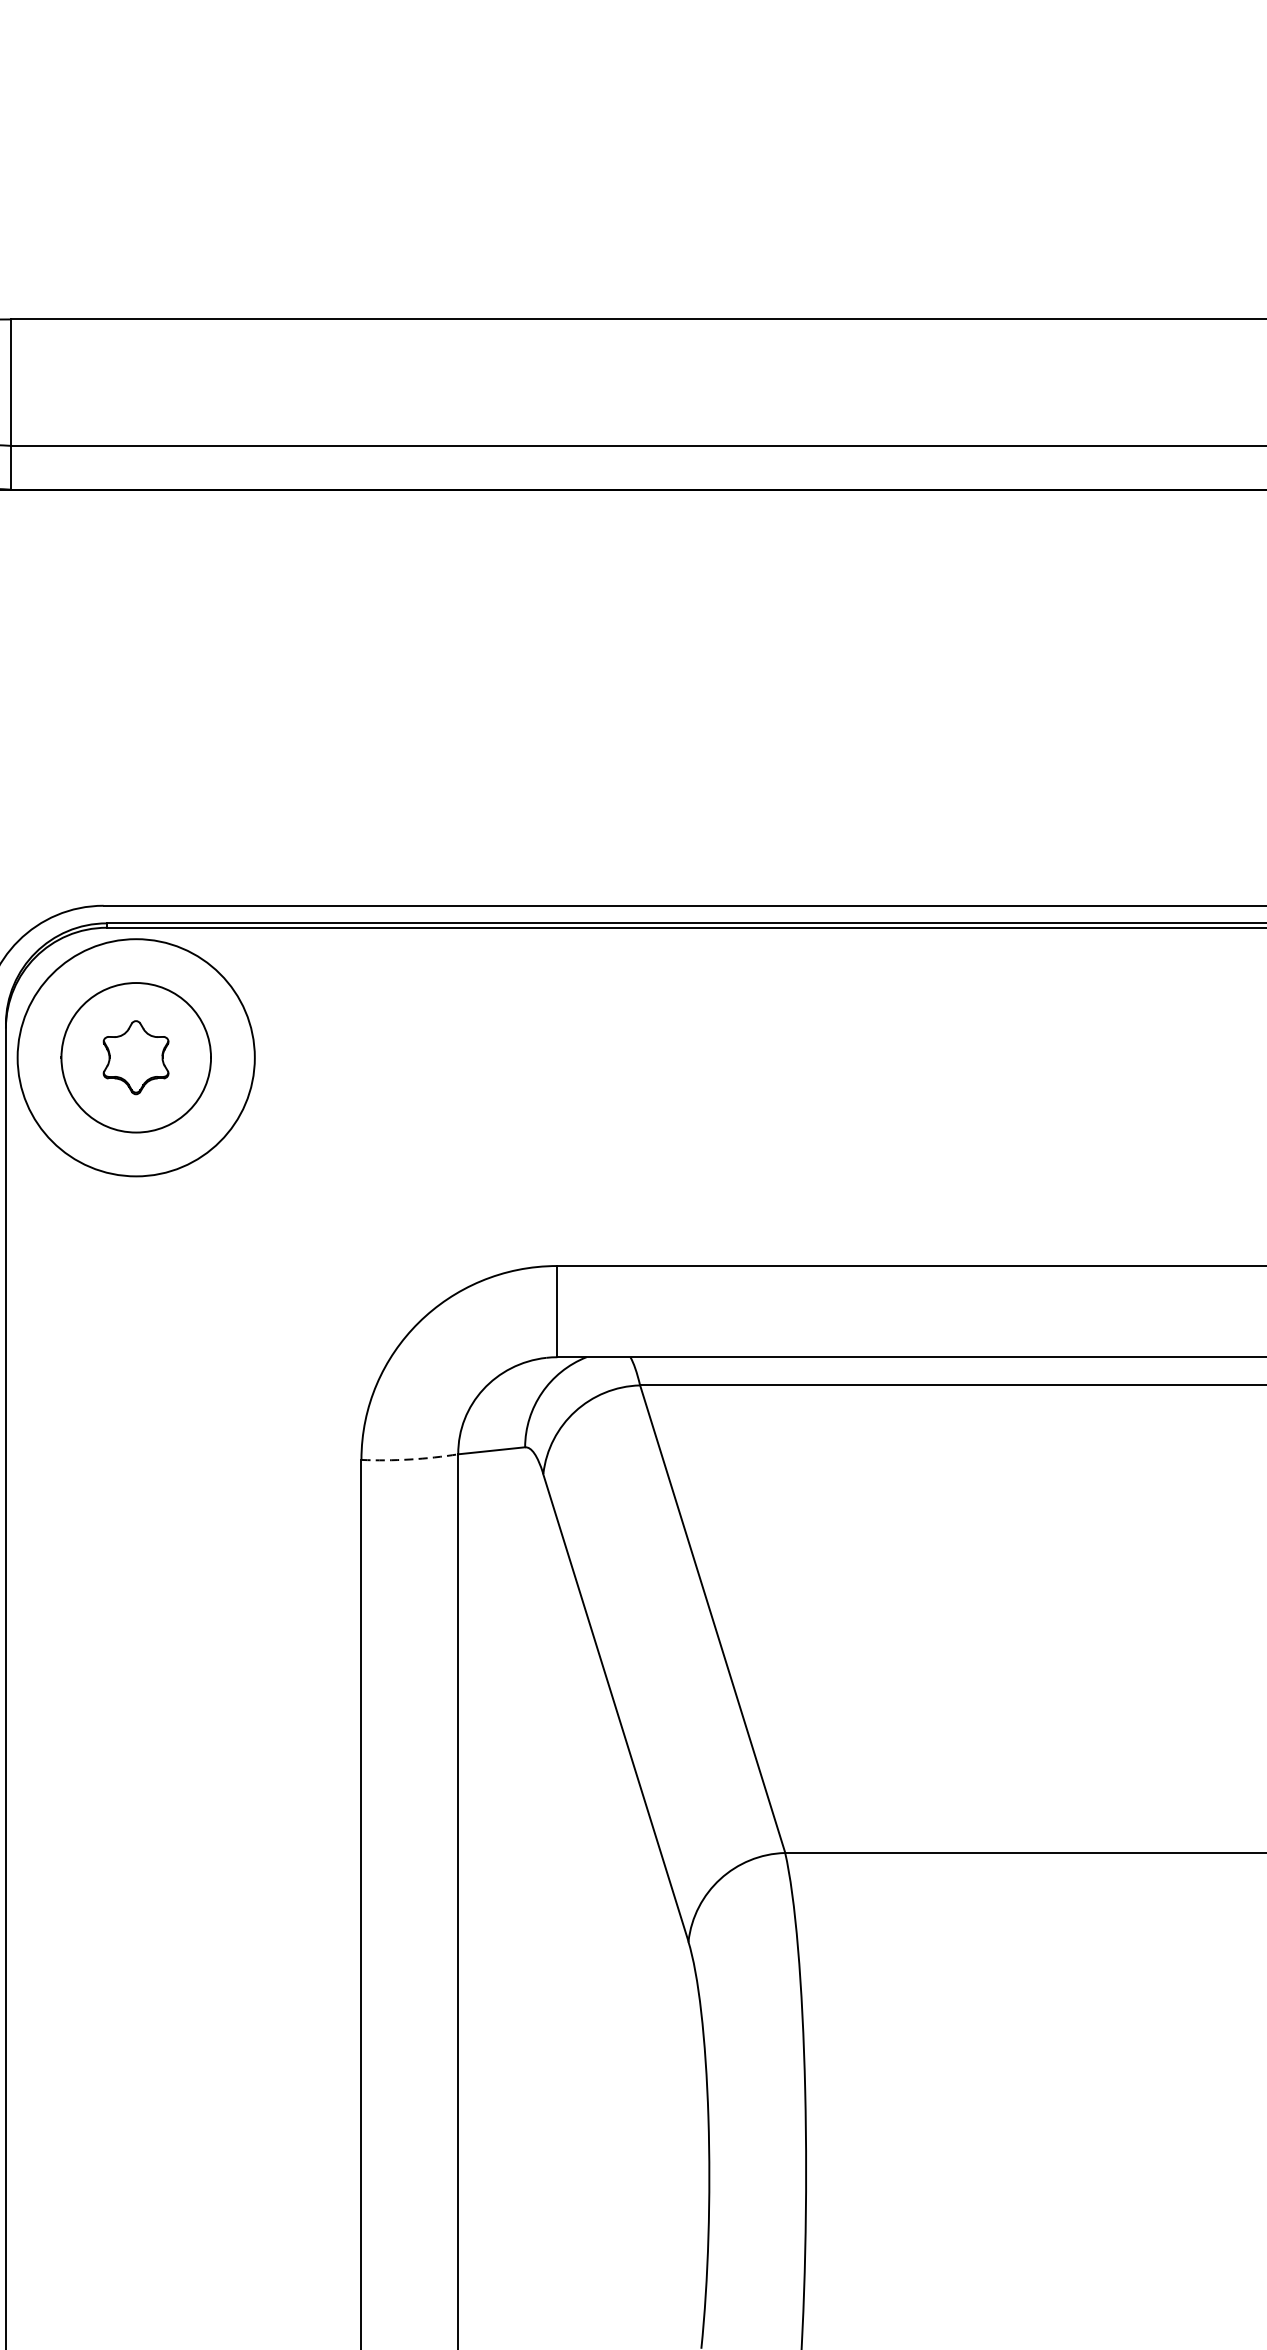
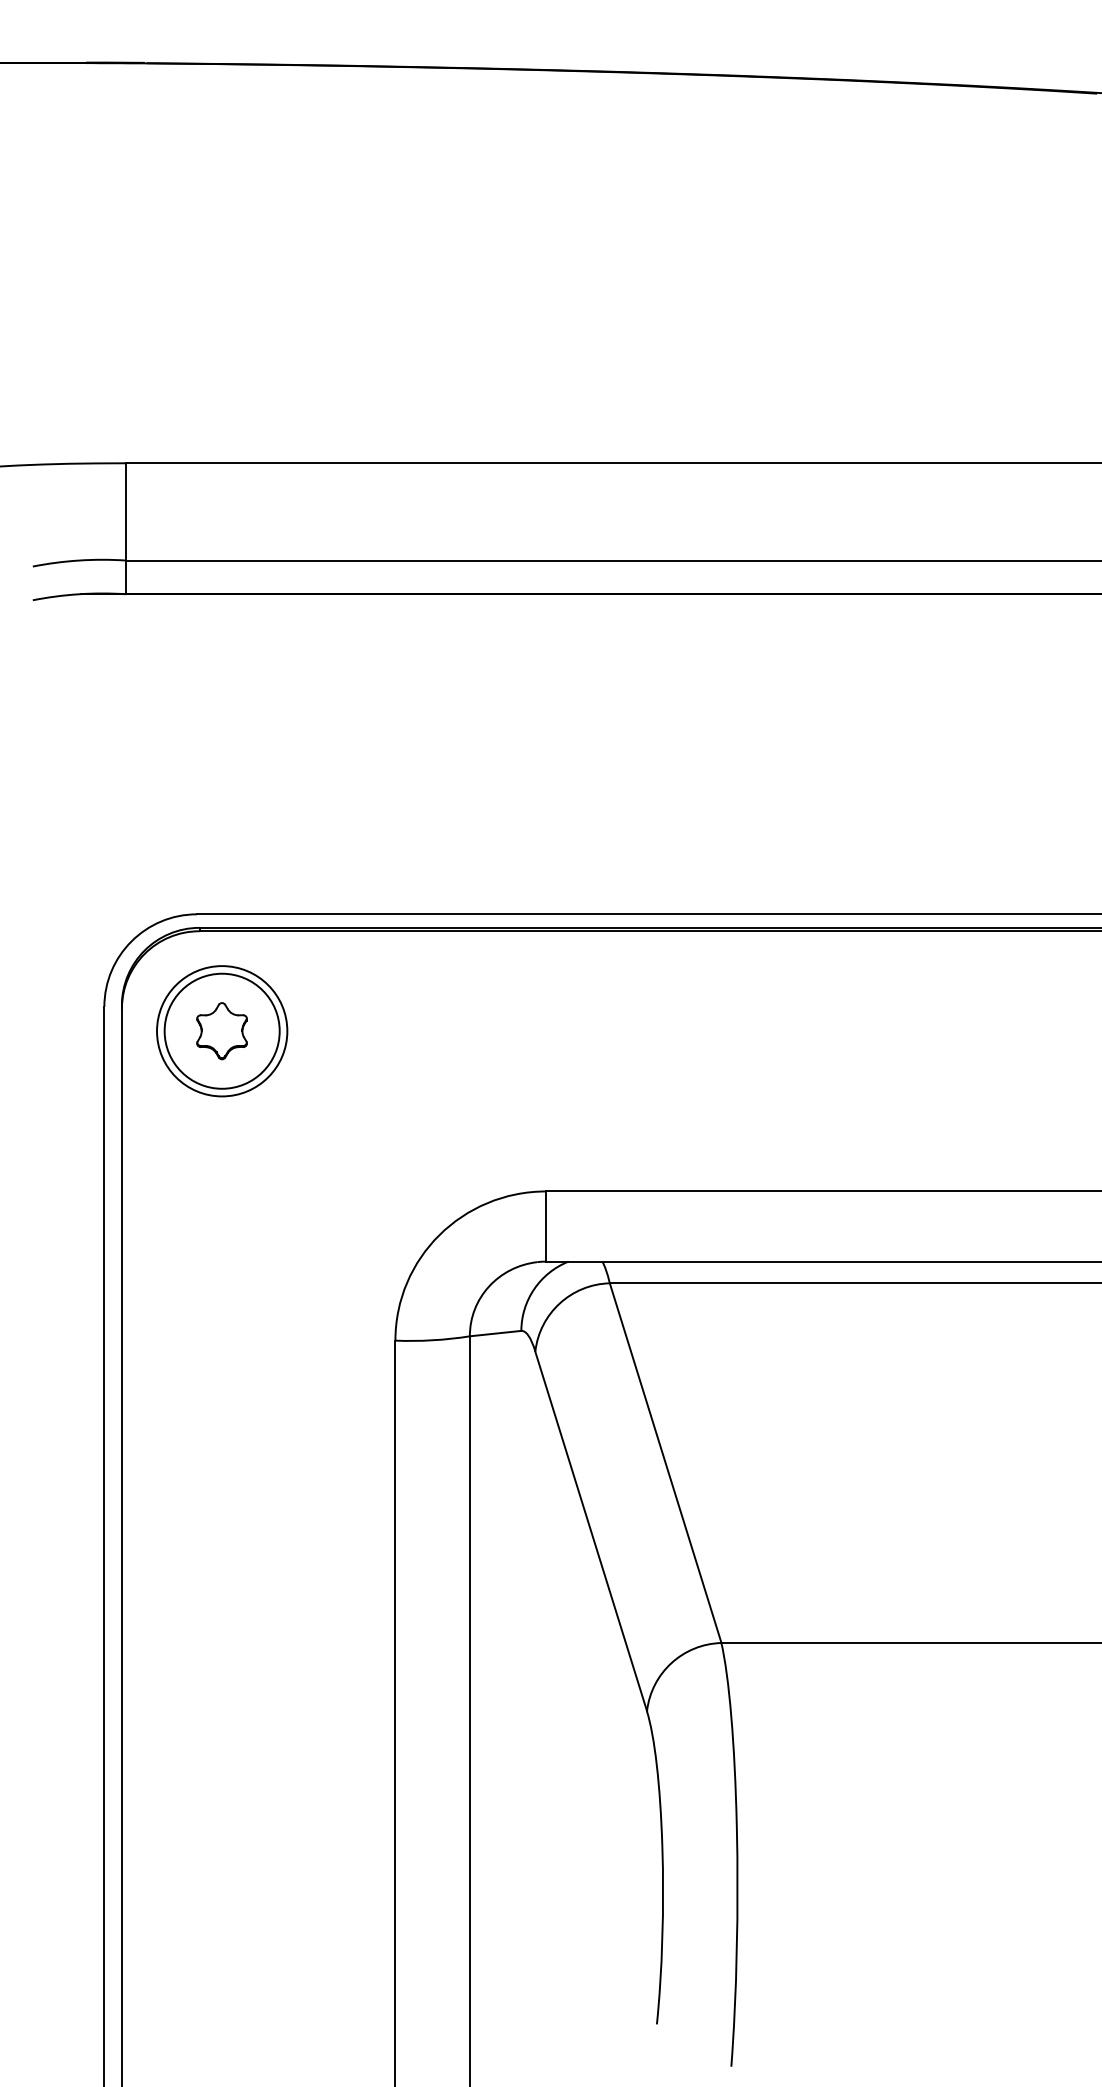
circle: (136, 1058) -> (222, 1031), size x0.71
arc: (409, 1459) -> (432, 1340), dashed -> solid

